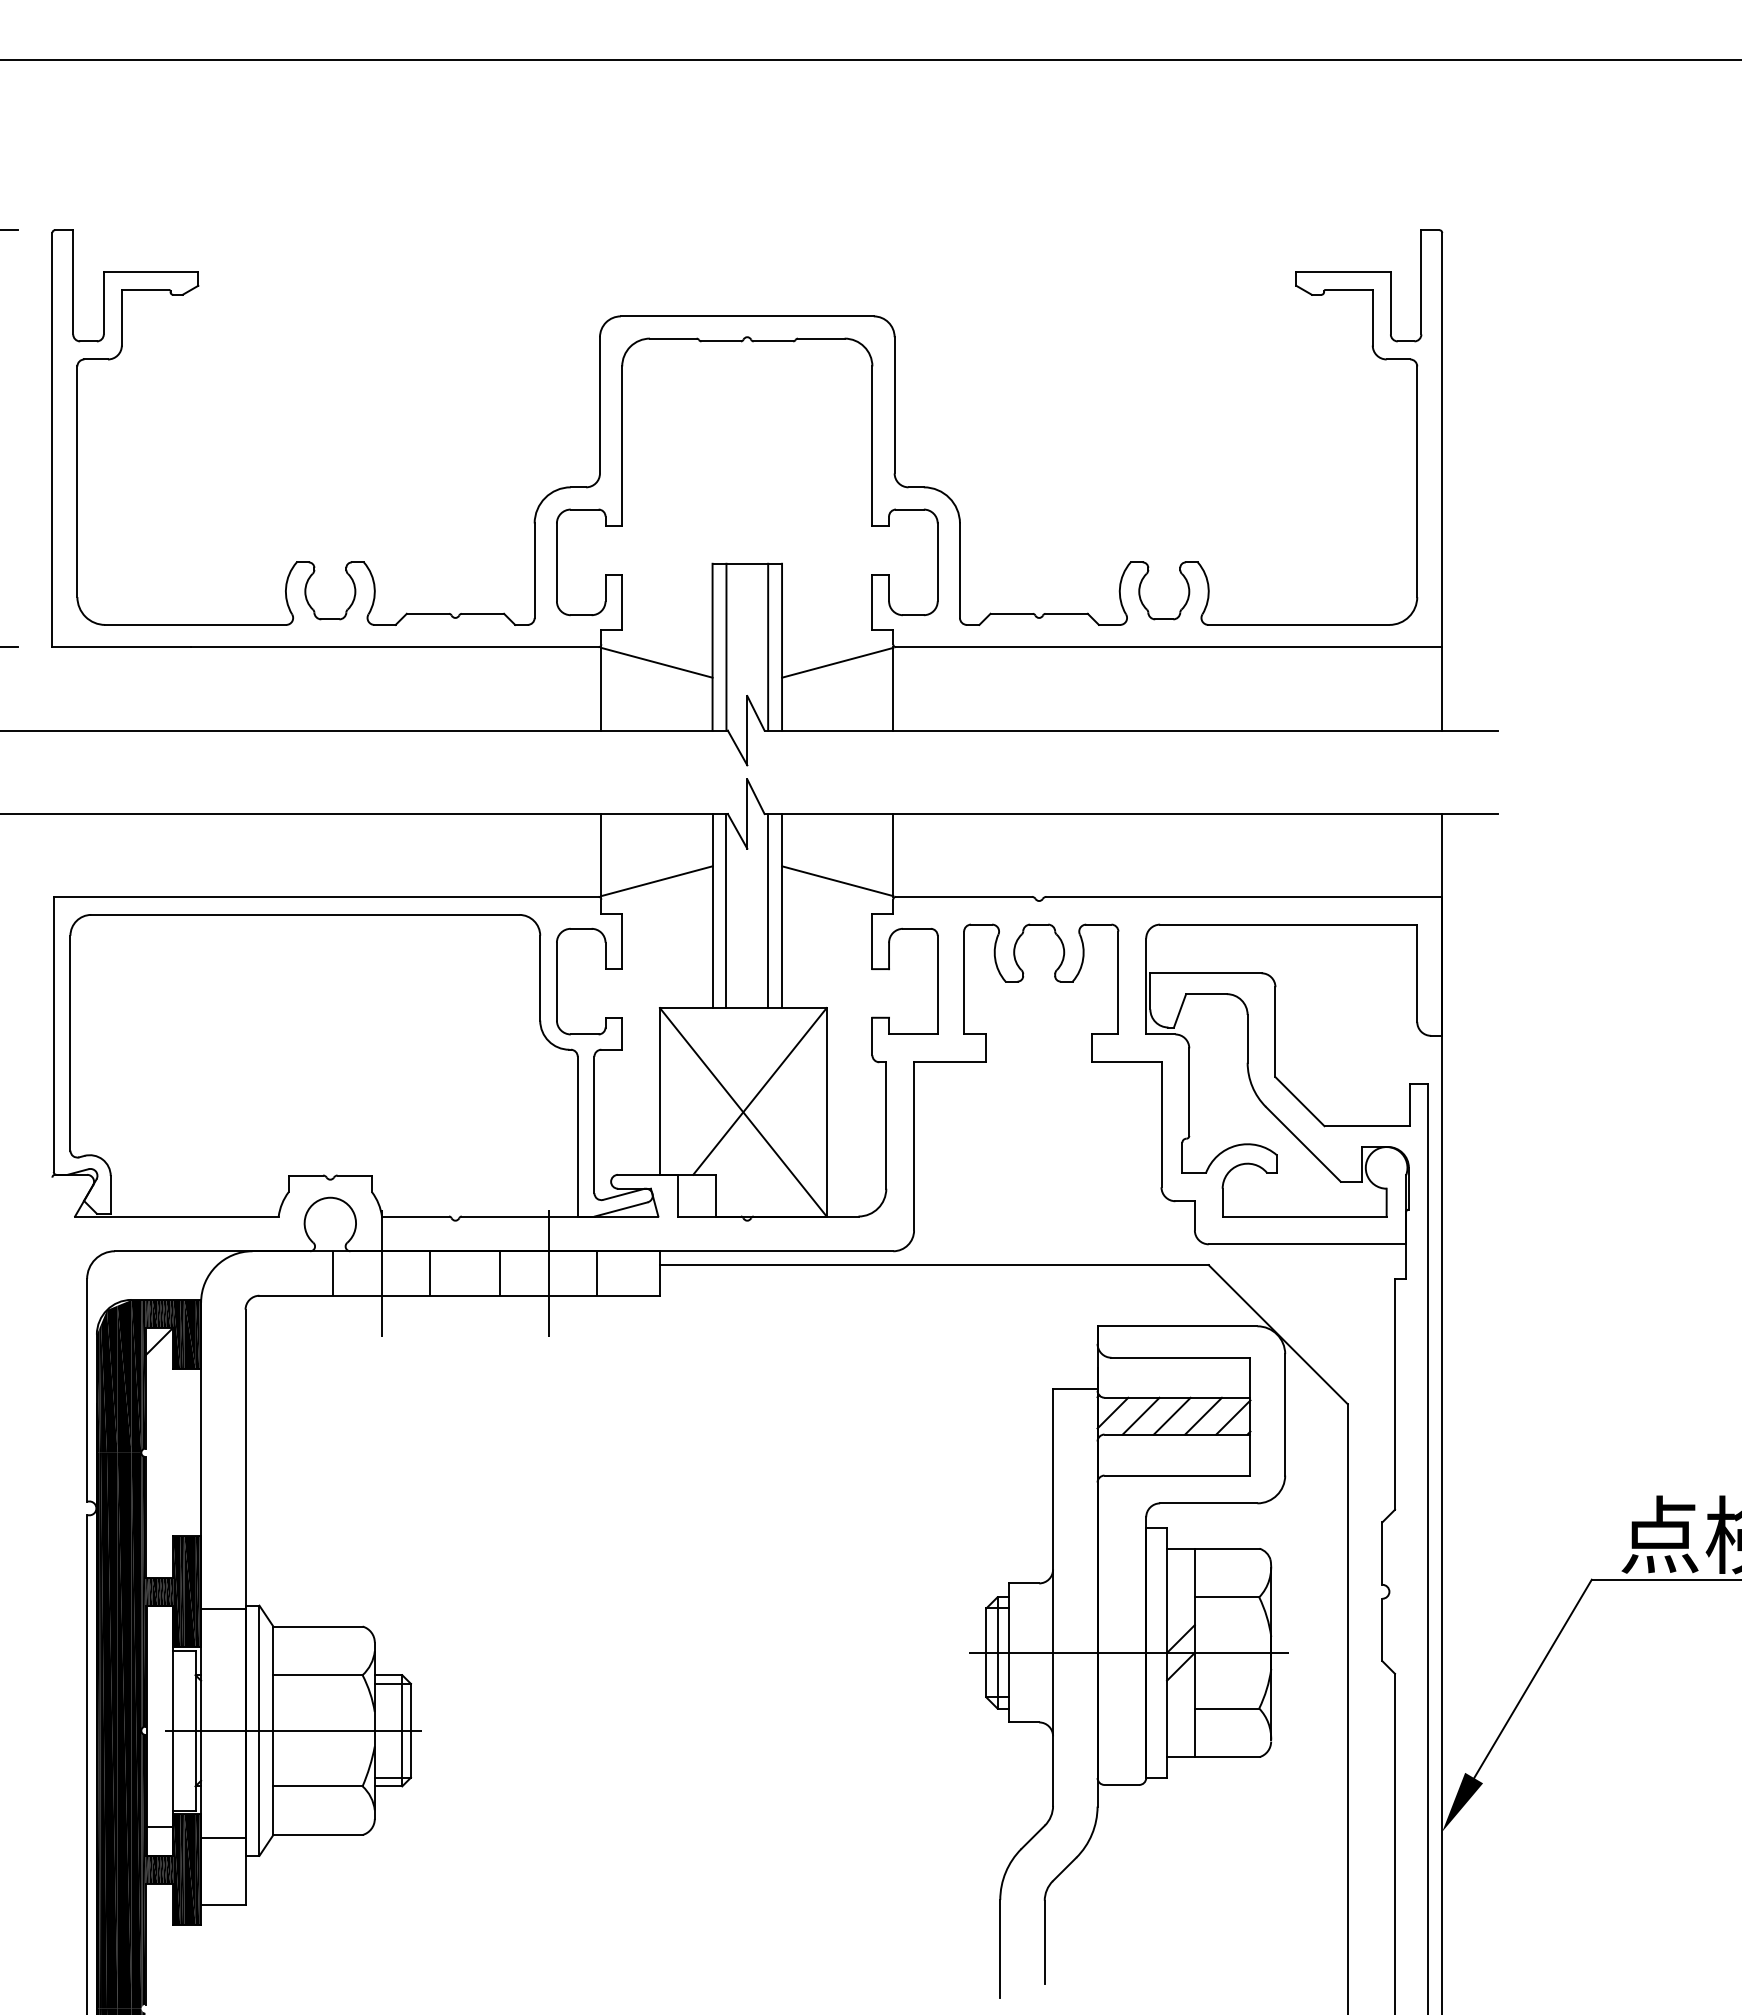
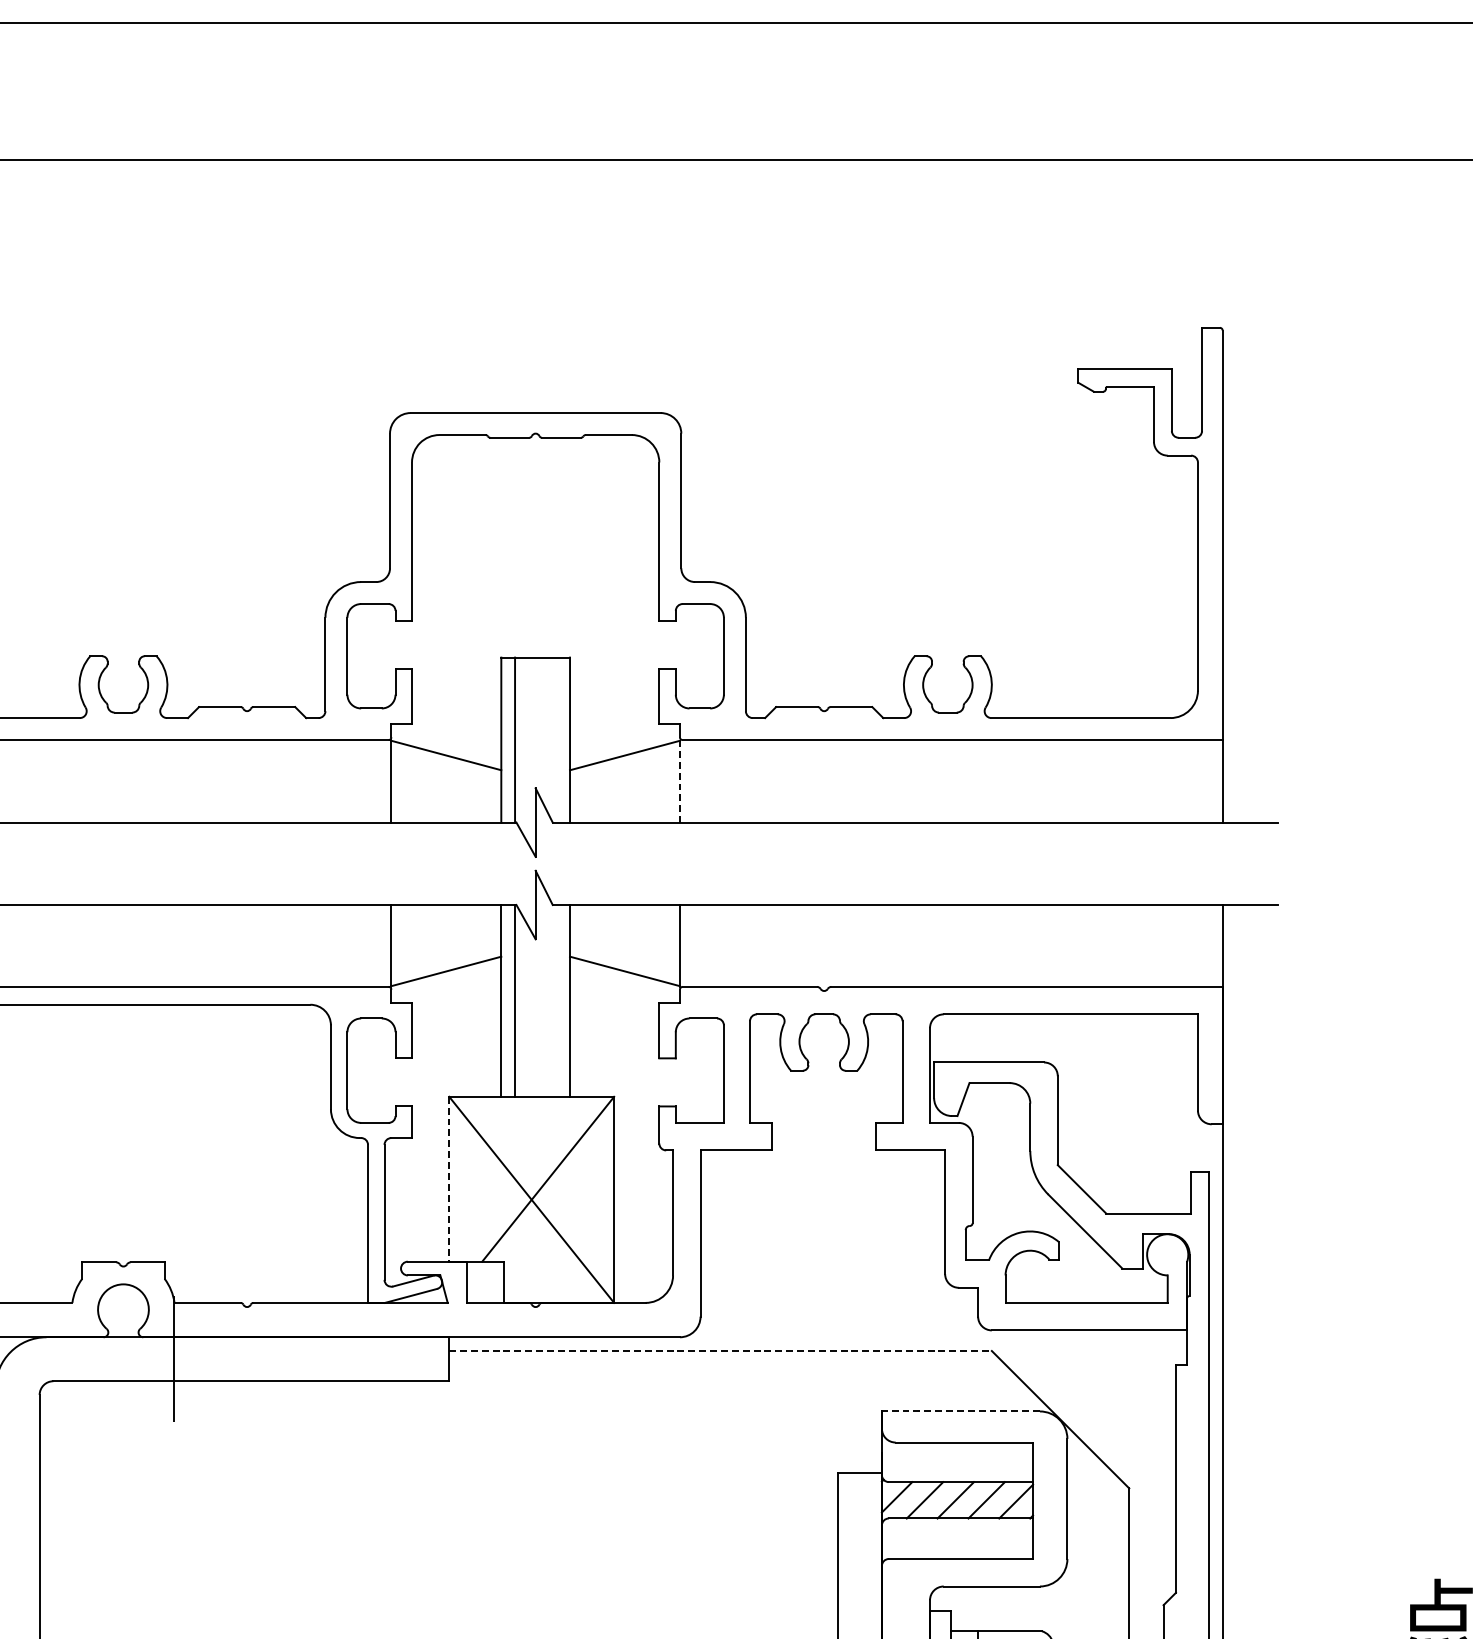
line: (768, 646) -> (556, 739), removed
line: (893, 688) -> (680, 780), solid -> dashed
line: (768, 911) -> (556, 1001), removed
line: (659, 1091) -> (448, 1179), solid -> dashed
line: (934, 1265) -> (720, 1351), solid -> dashed
line: (333, 1273) -> (126, 1359), removed
line: (430, 1273) -> (222, 1359), removed
line: (499, 1273) -> (290, 1359), removed
line: (548, 1273) -> (339, 1359), removed
line: (597, 1273) -> (387, 1359), removed
line: (1177, 1326) -> (960, 1411), solid -> dashed

